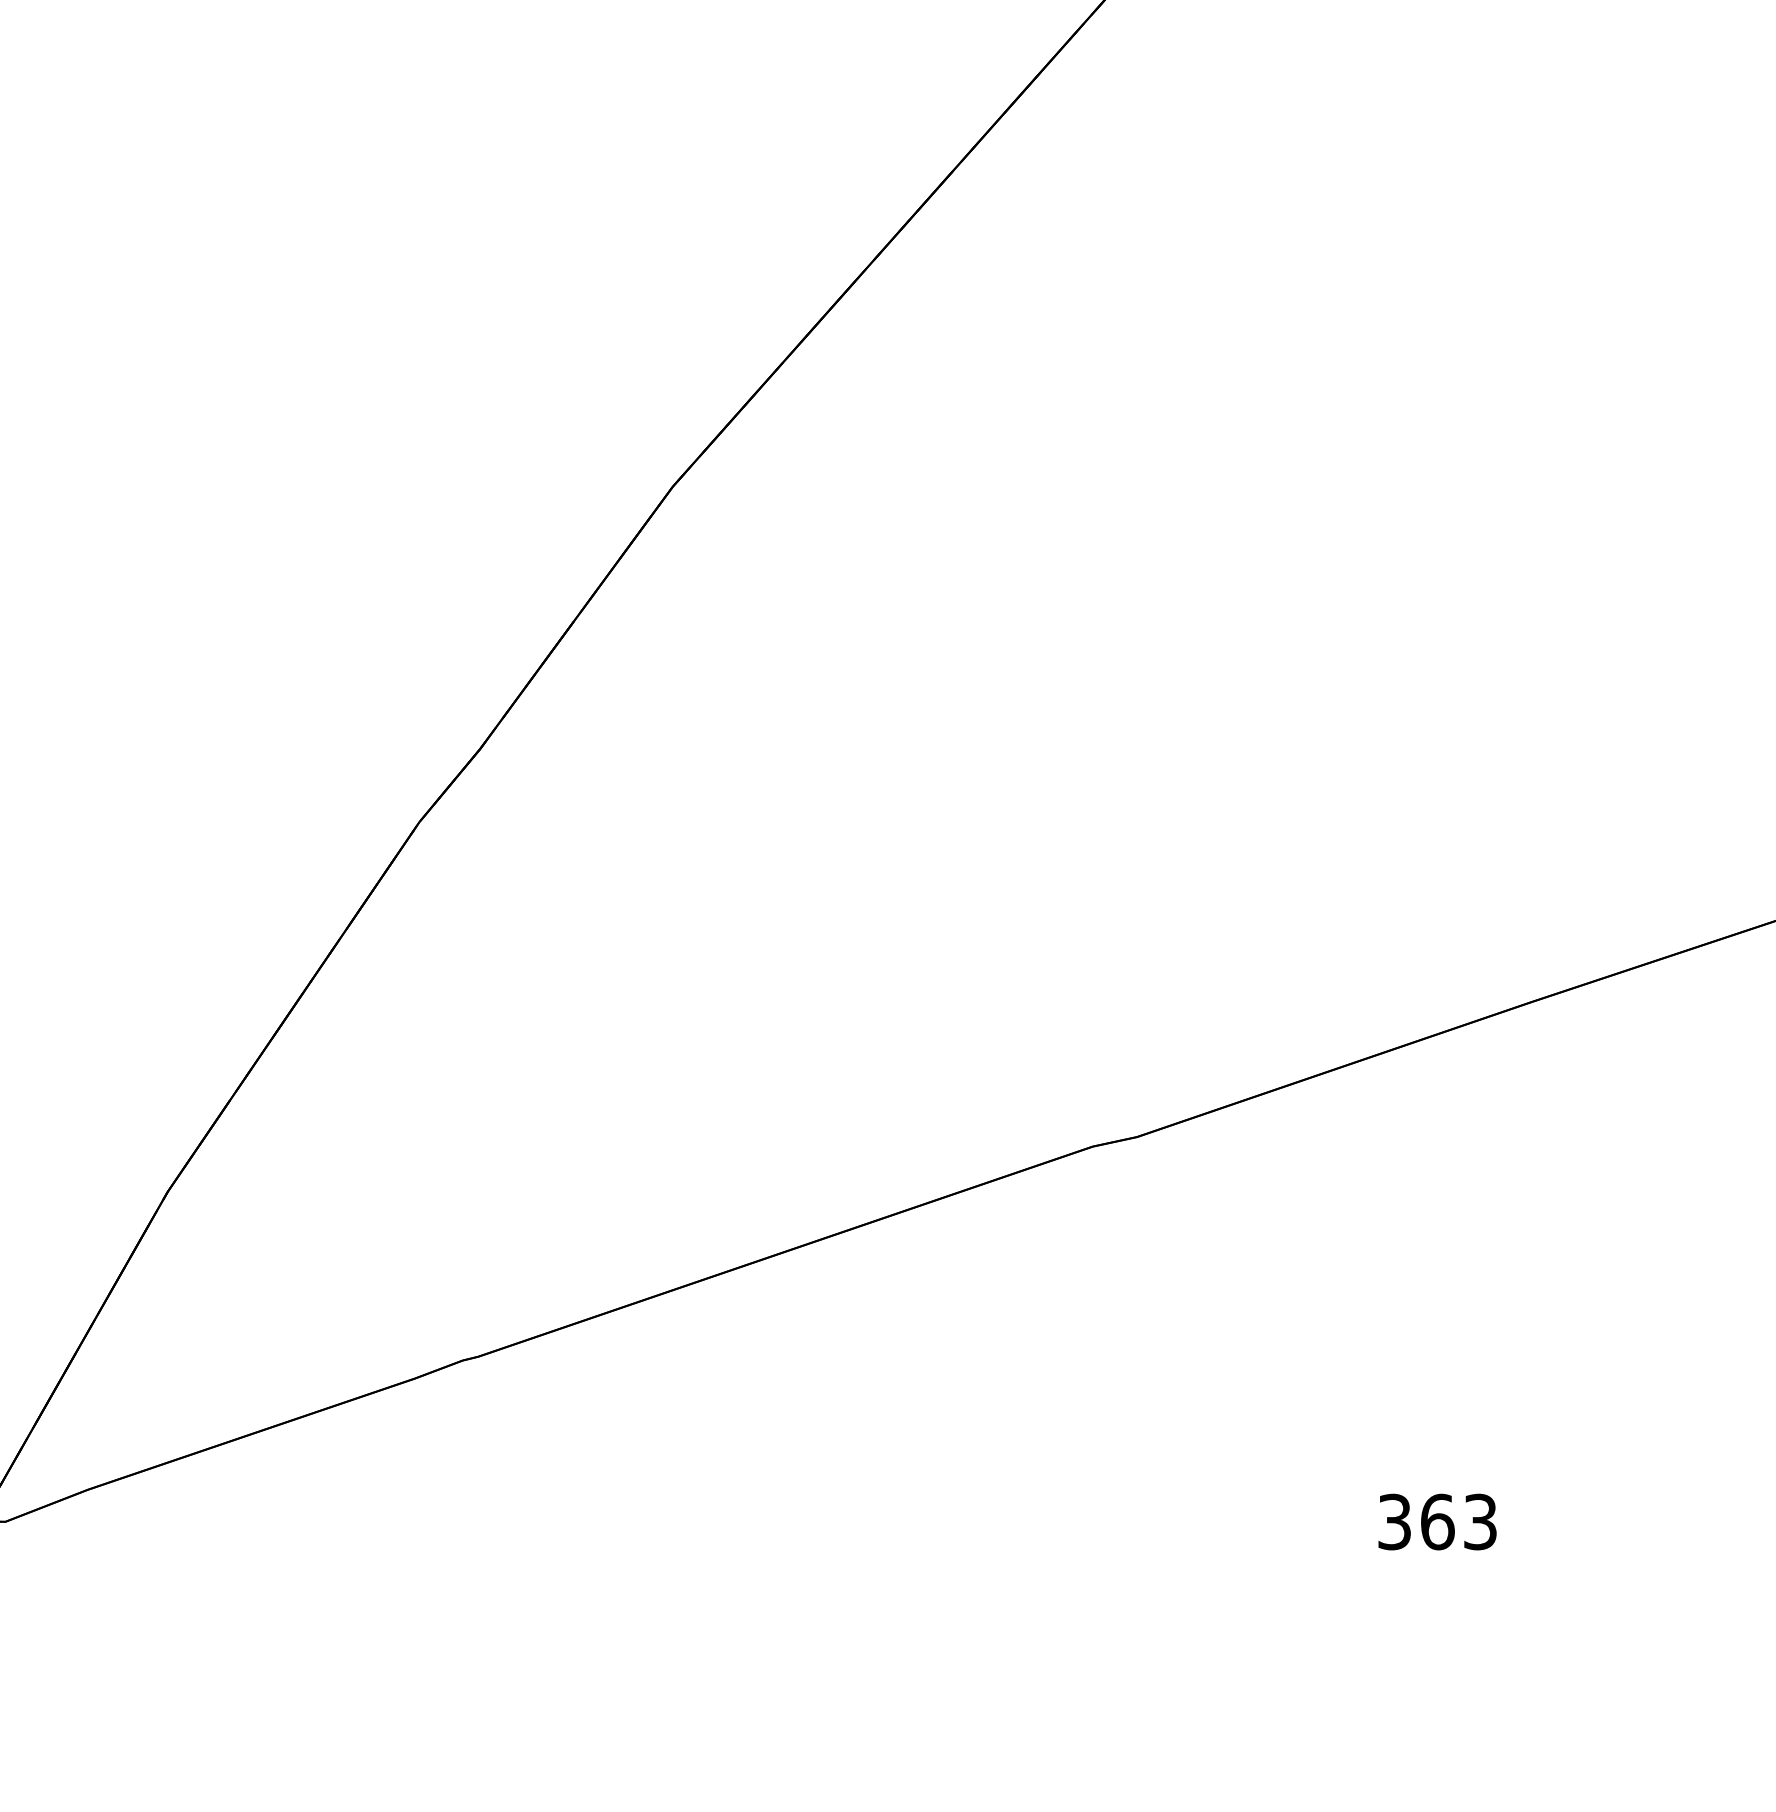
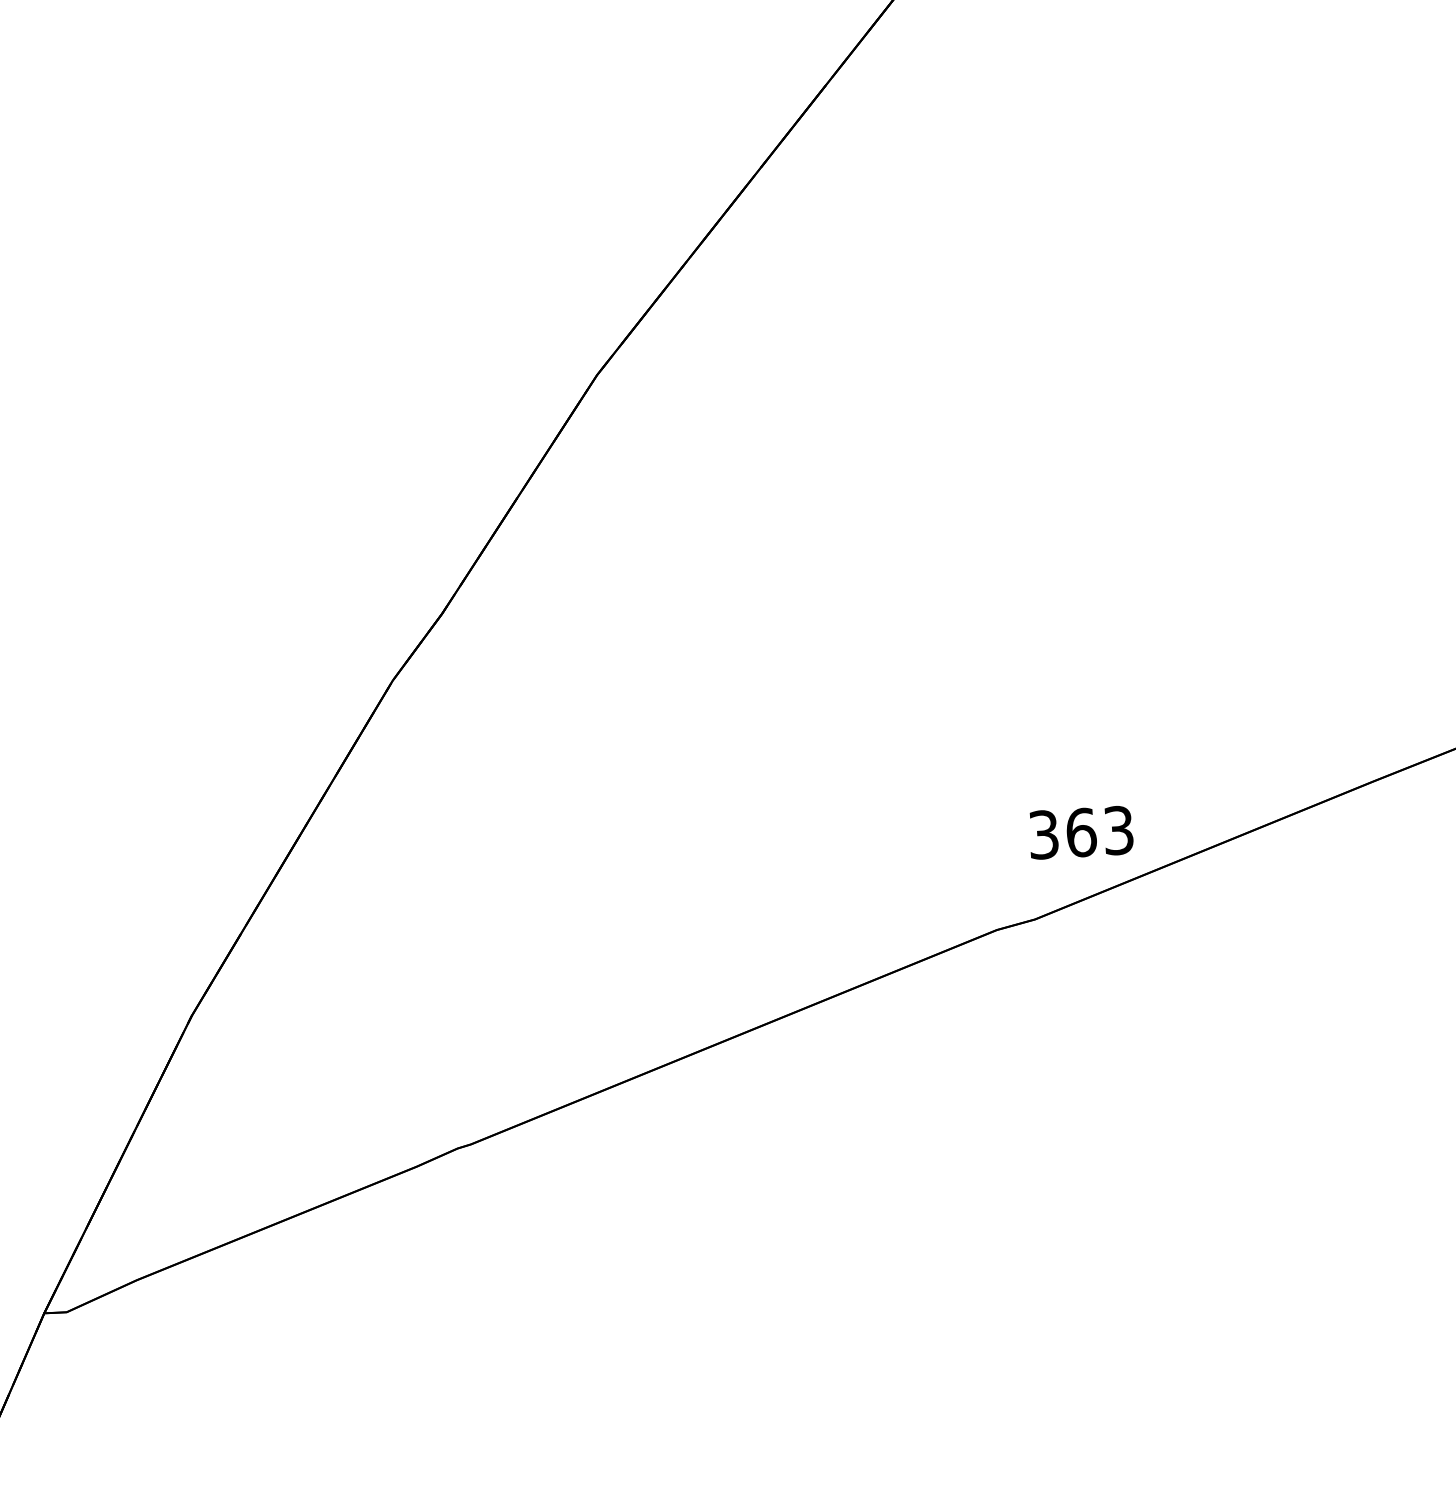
text: (1437, 1521) -> (1081, 832), moved

